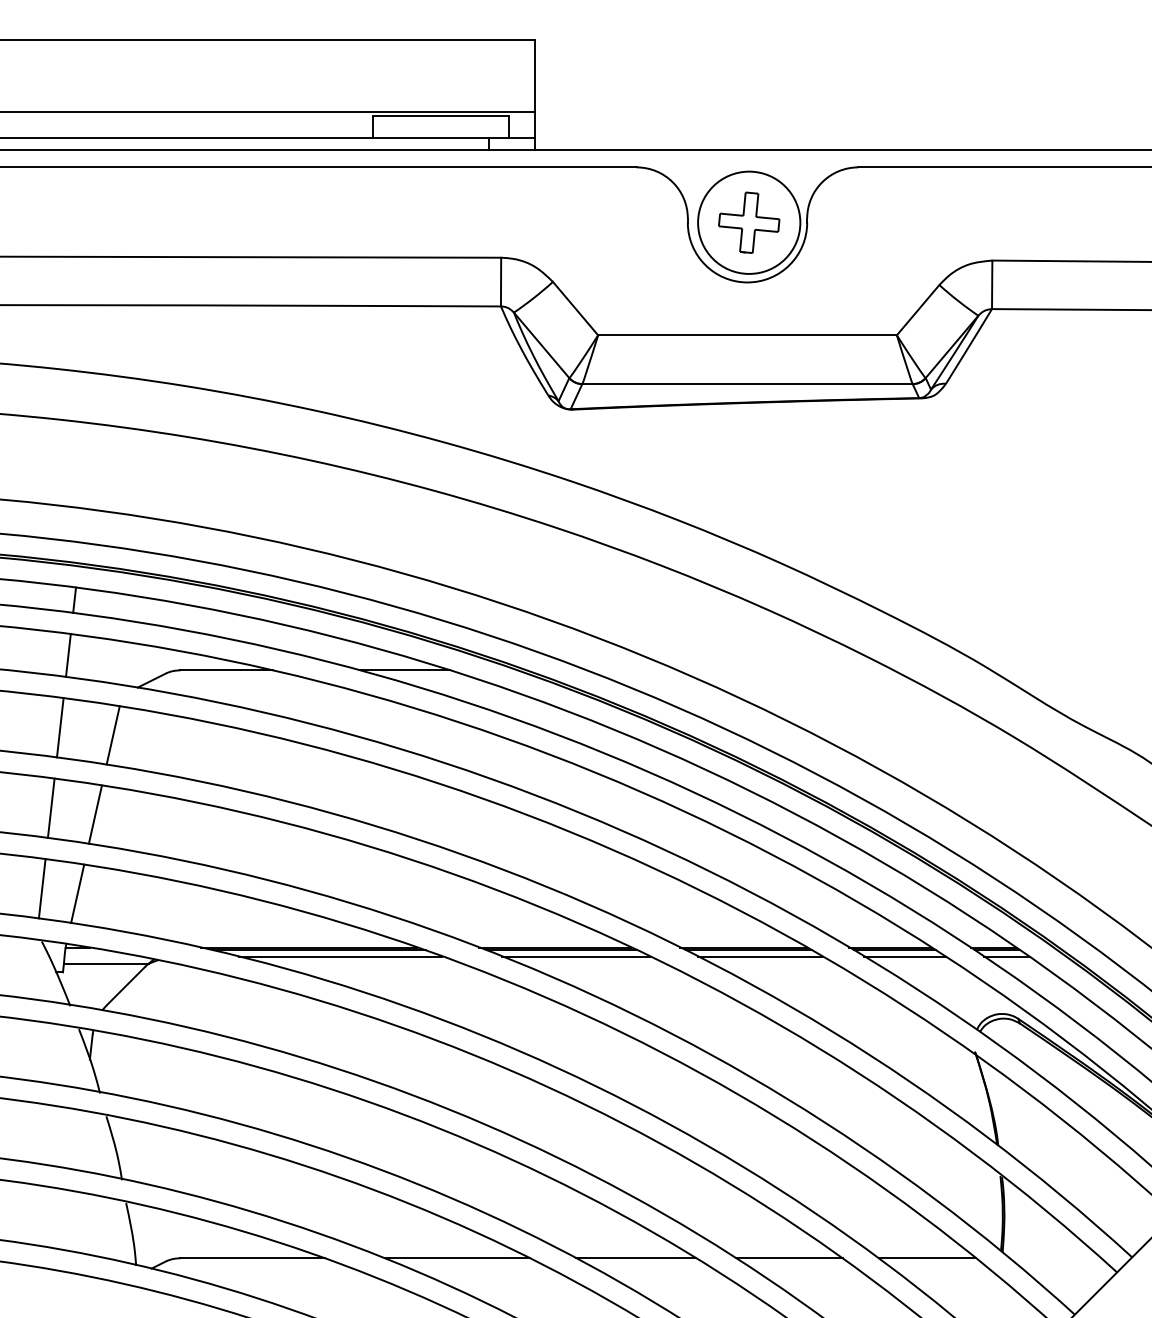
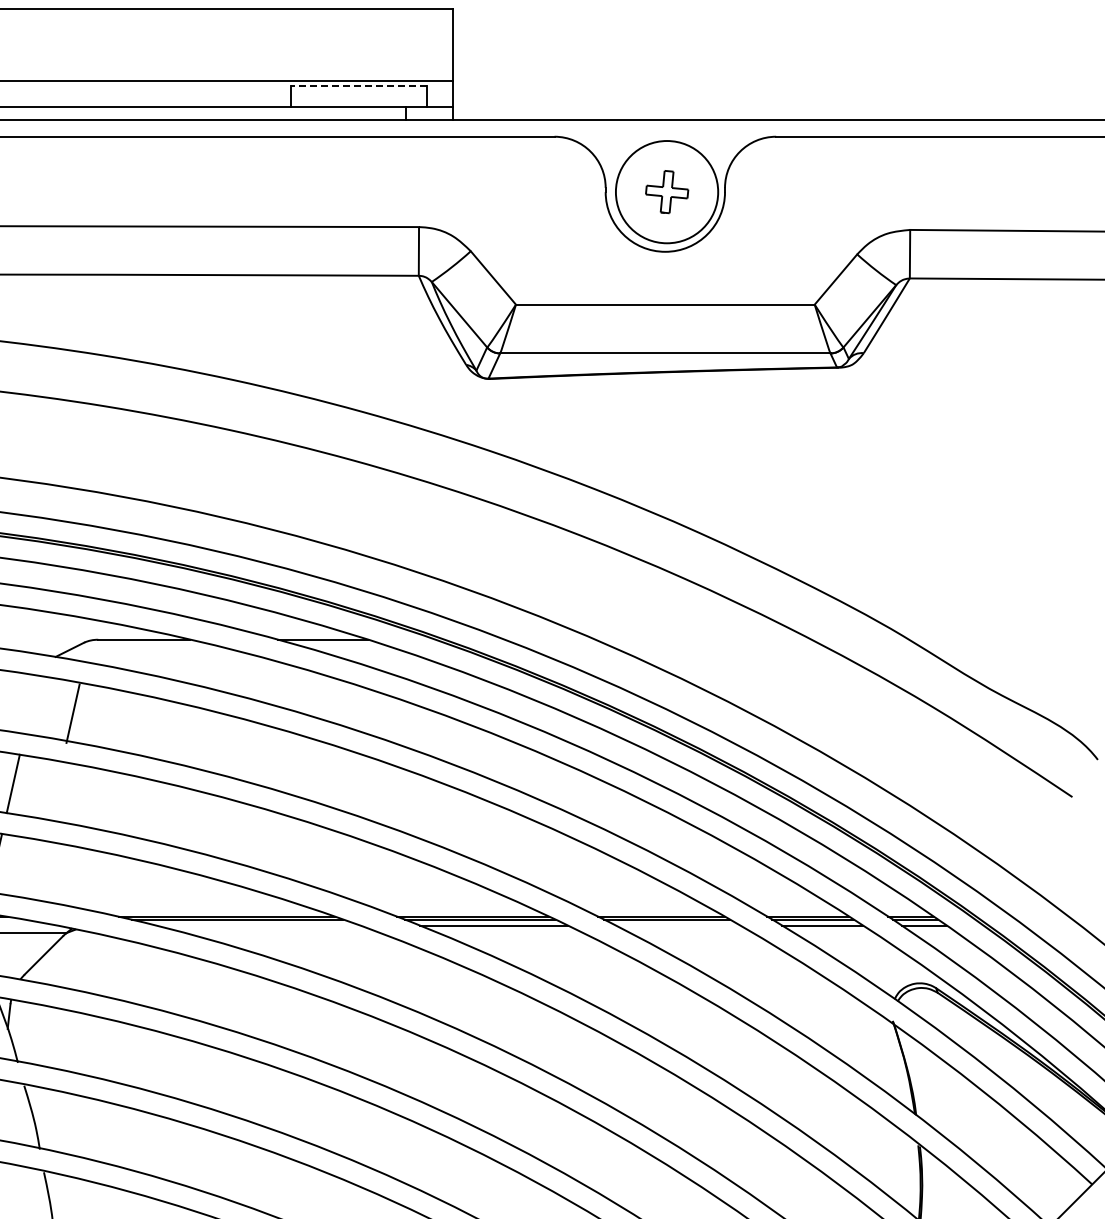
line: (440, 116) -> (358, 85), solid -> dashed
part: (749, 222) -> (667, 191), size x0.7
line: (112, 735) -> (72, 713), moved
line: (340, 956) -> (258, 925), removed
line: (759, 956) -> (677, 925), removed

